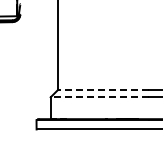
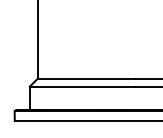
line: (103, 89) -> (86, 78), dashed -> solid
line: (99, 97) -> (81, 86), dashed -> solid

